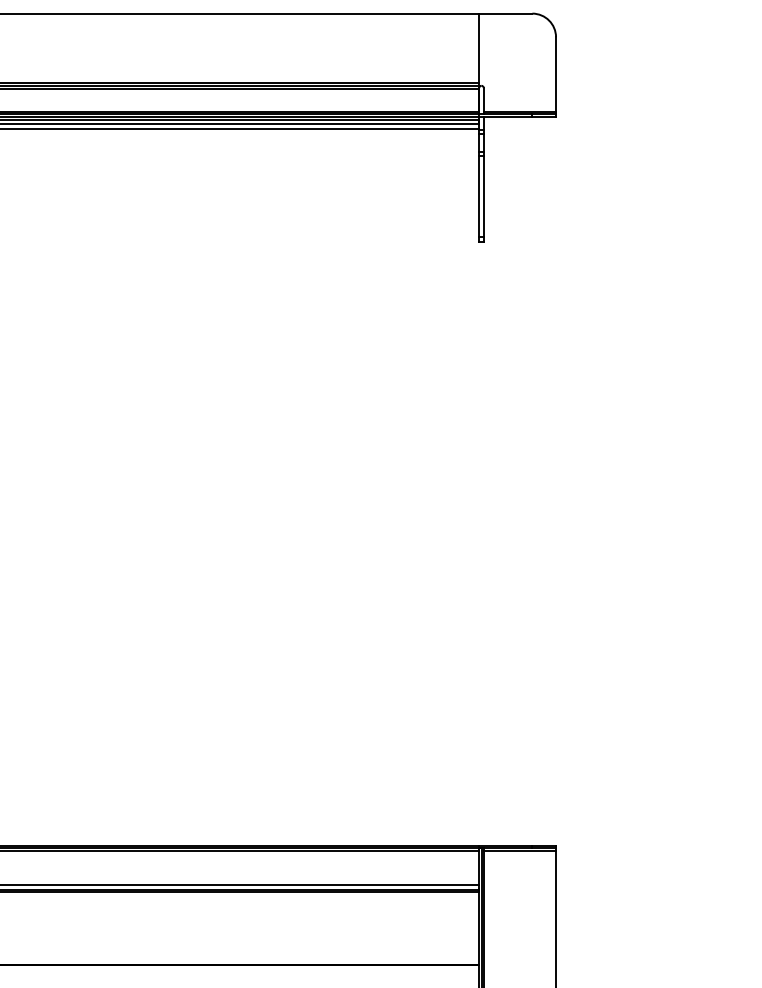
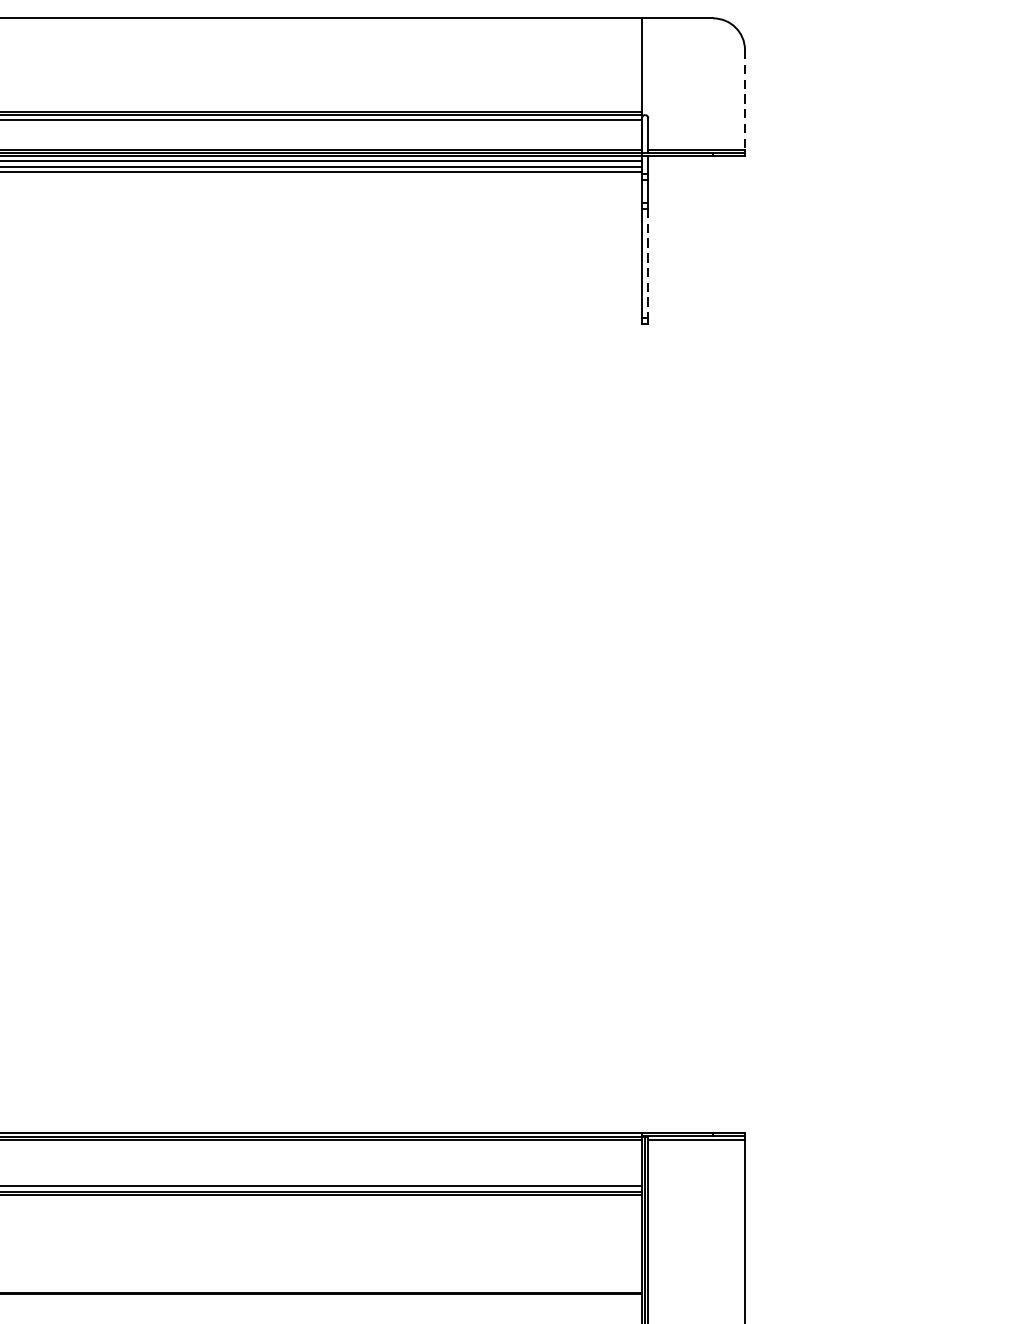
line: (556, 75) -> (745, 101), solid -> dashed
line: (483, 196) -> (647, 263), solid -> dashed

